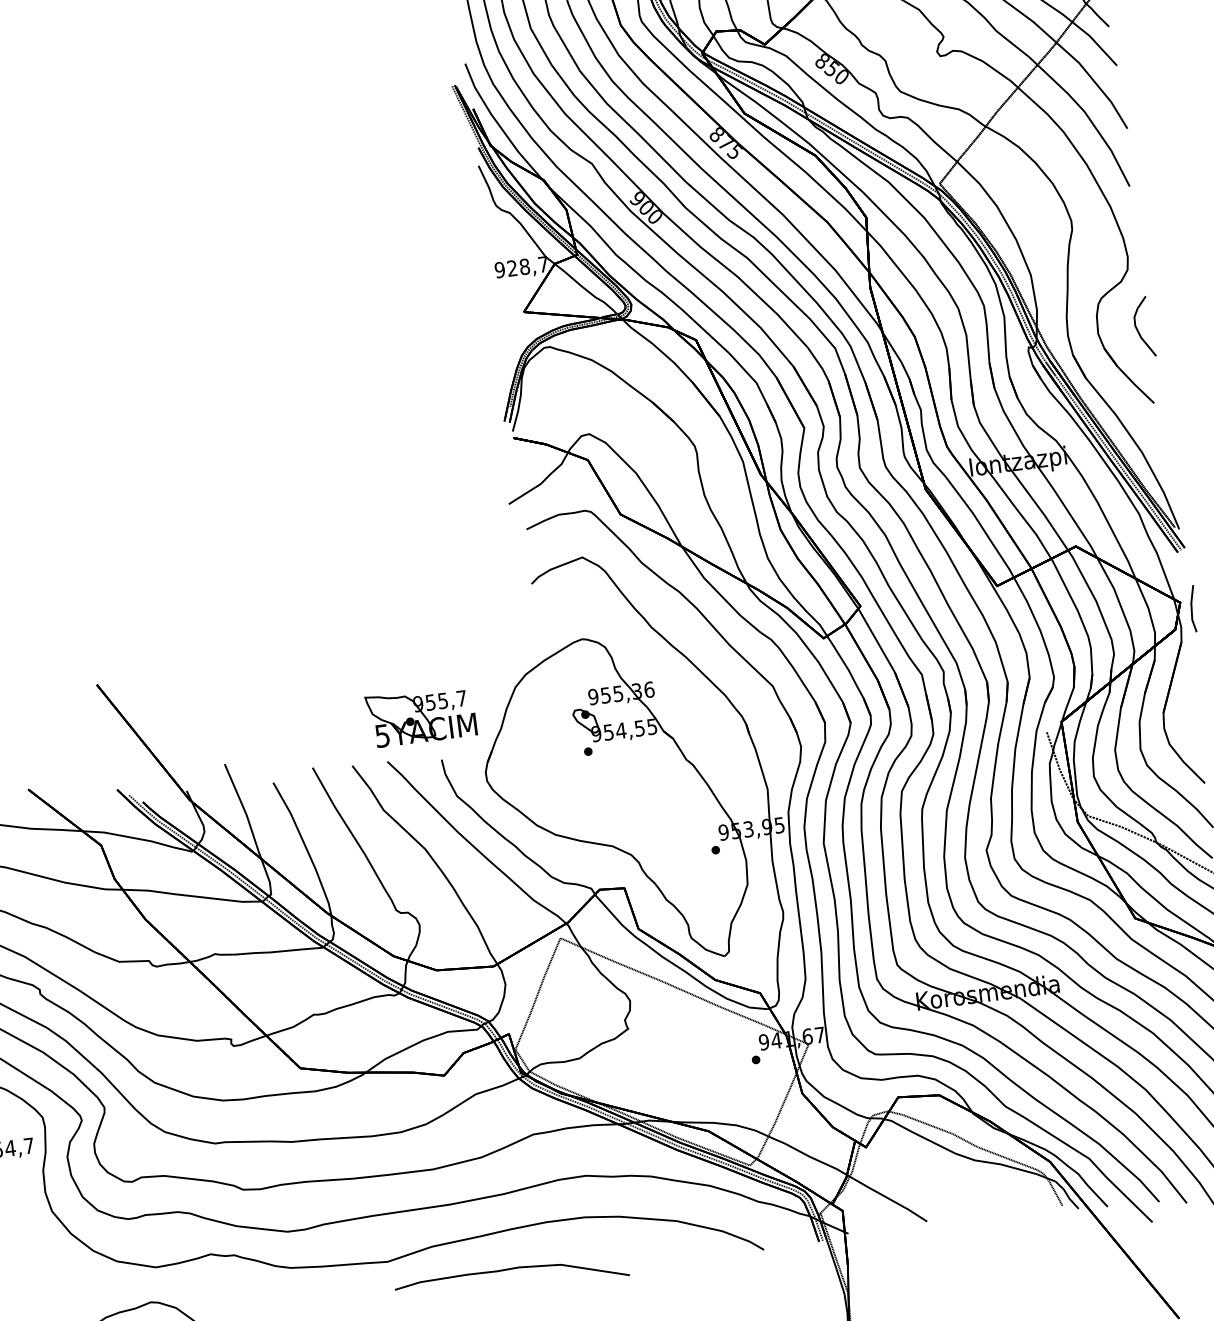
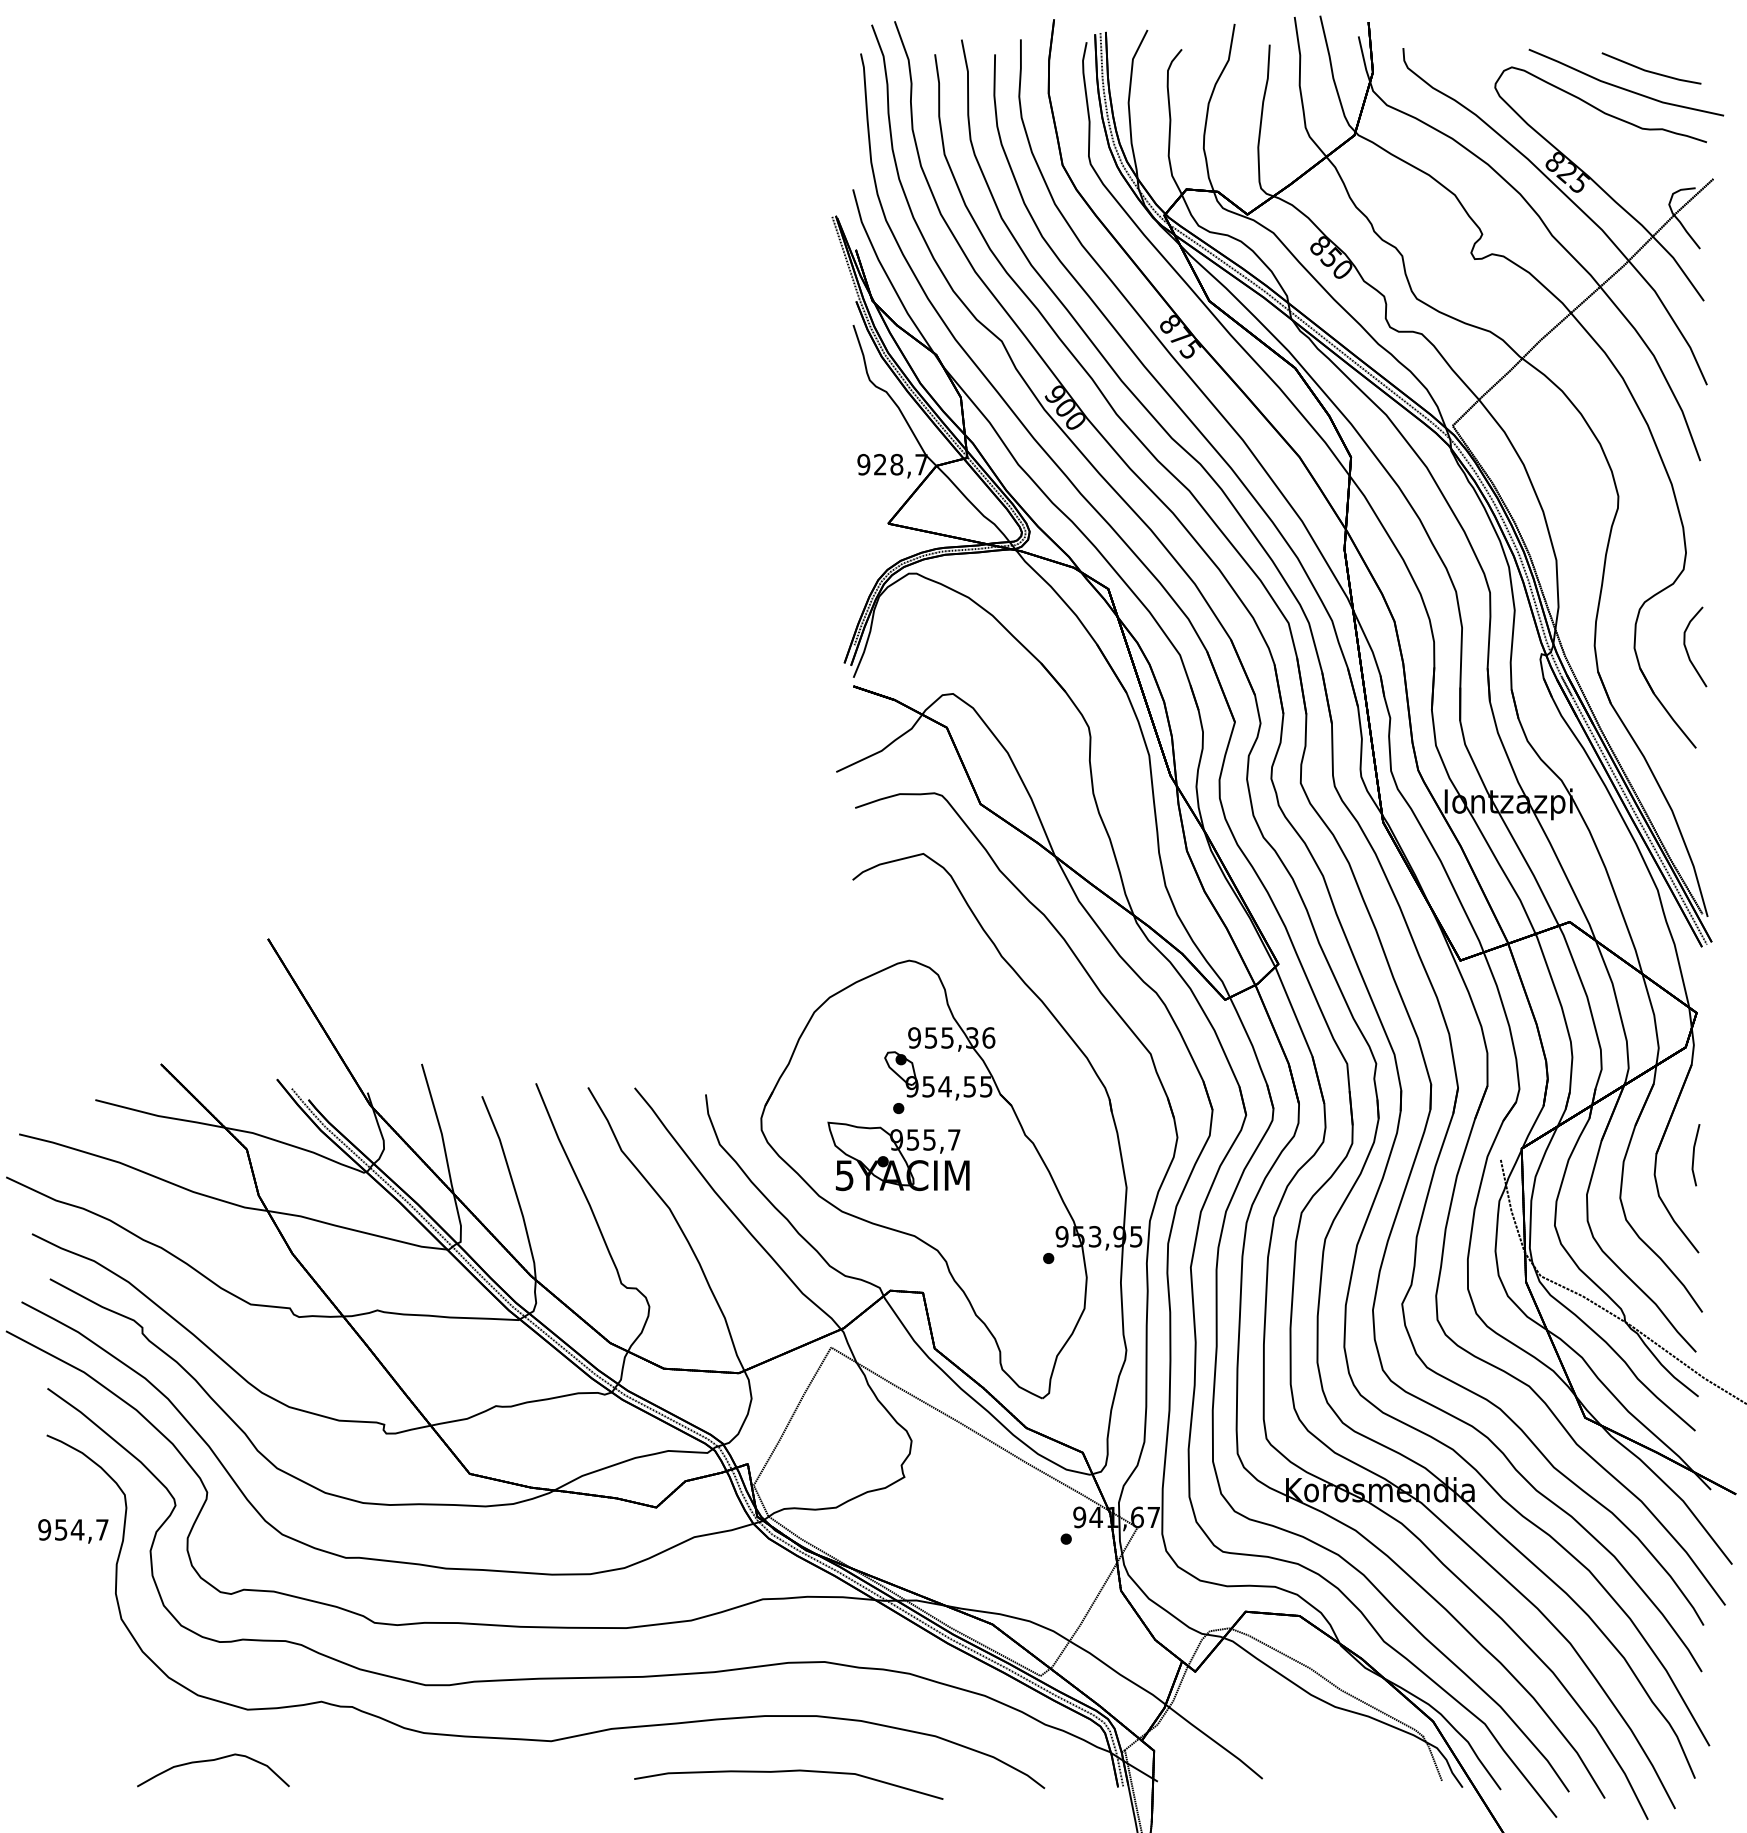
part: (1193, 609) -> (1695, 1155), moved
part: (421, 716) -> (898, 1156), moved
curve: (508, 1270) -> (785, 1772), moved

